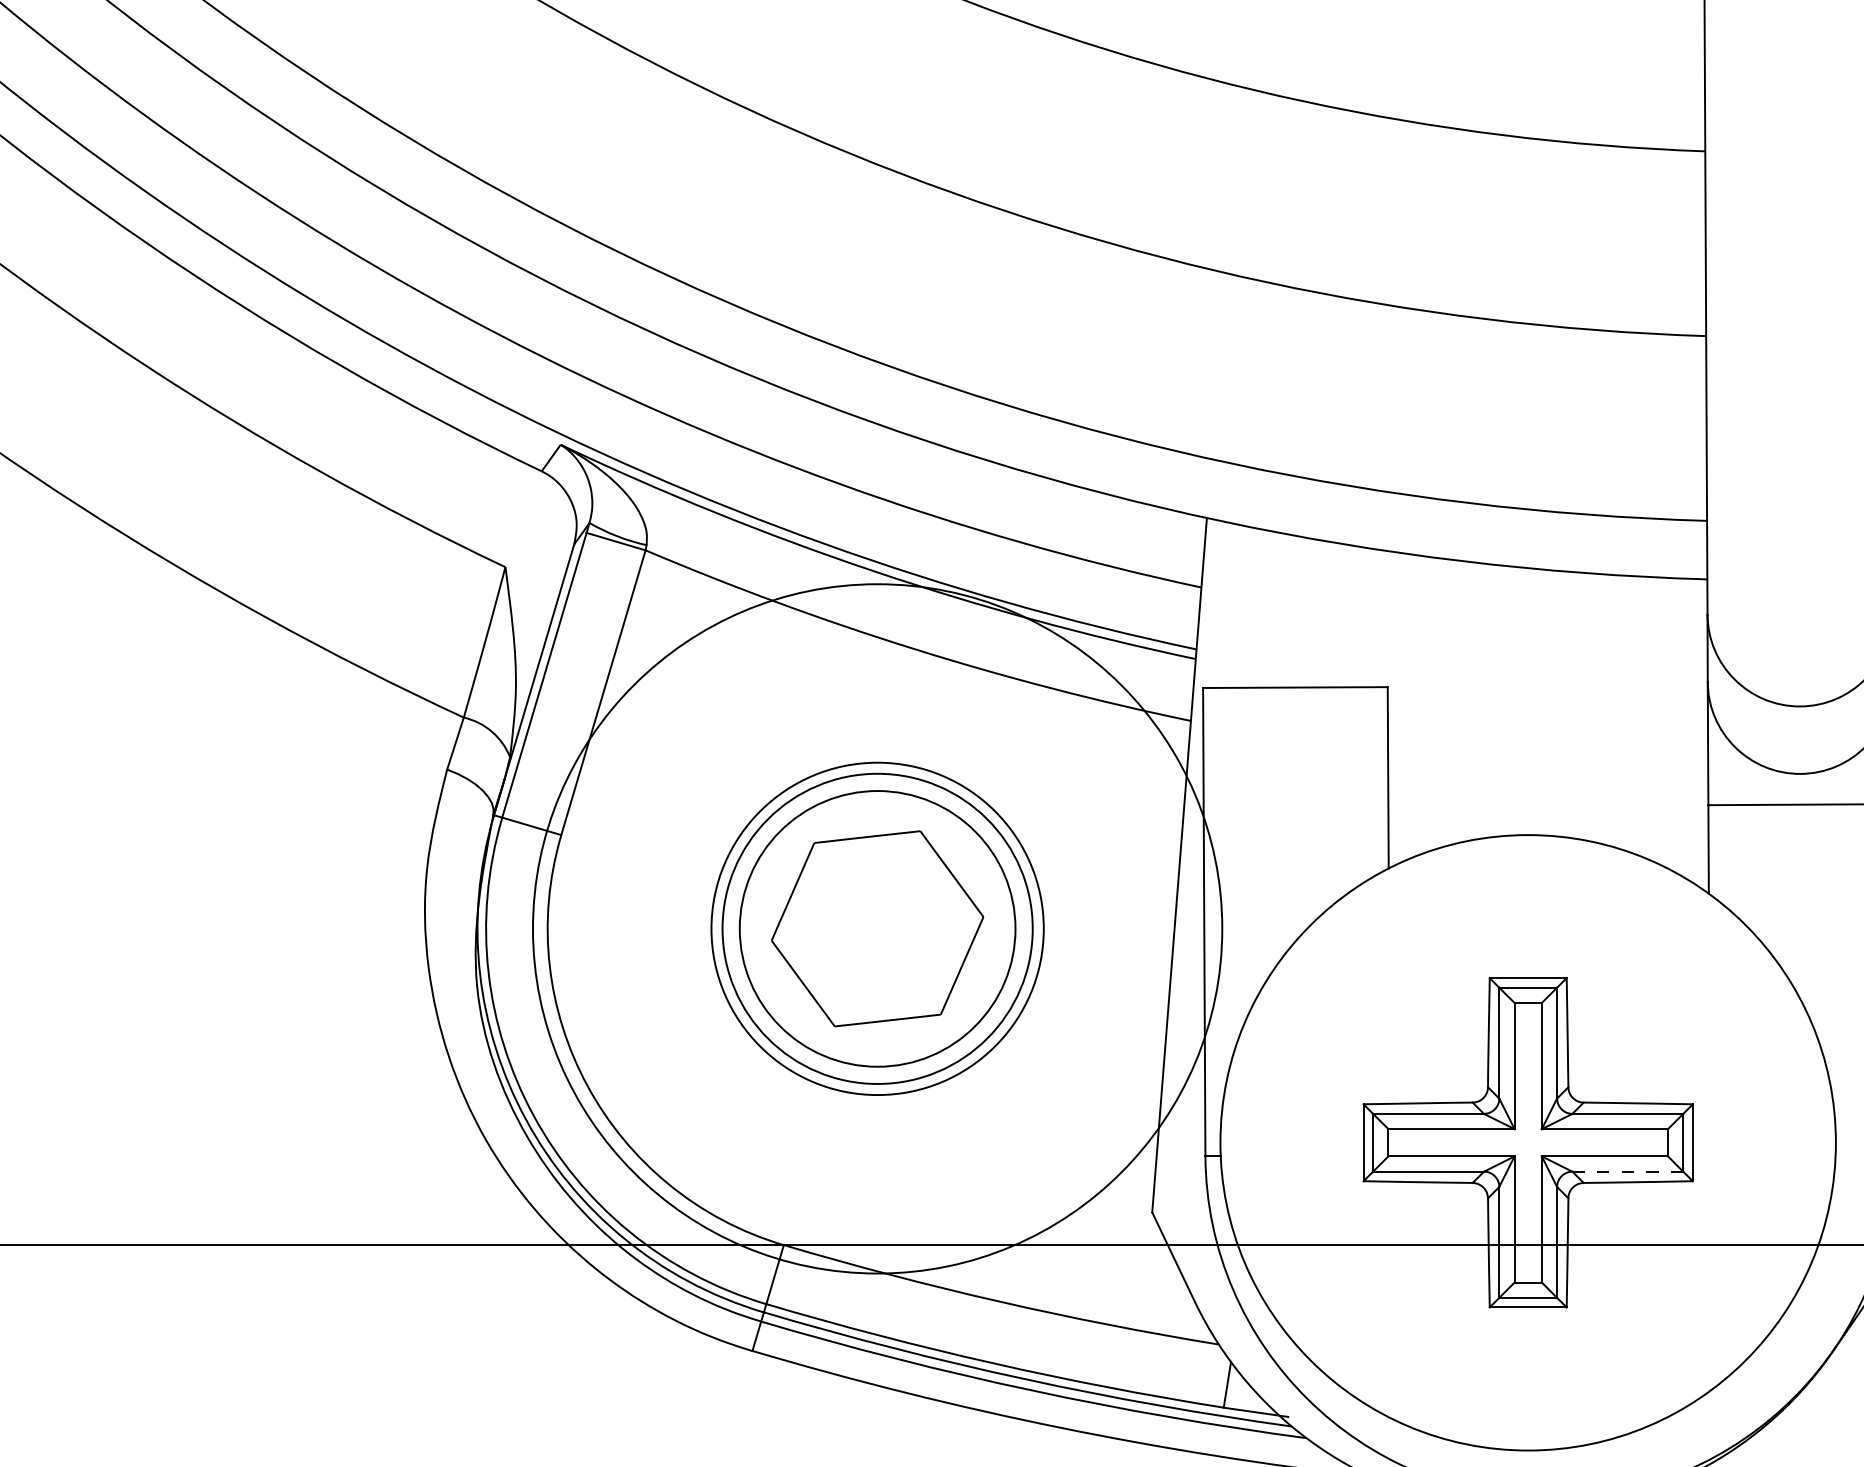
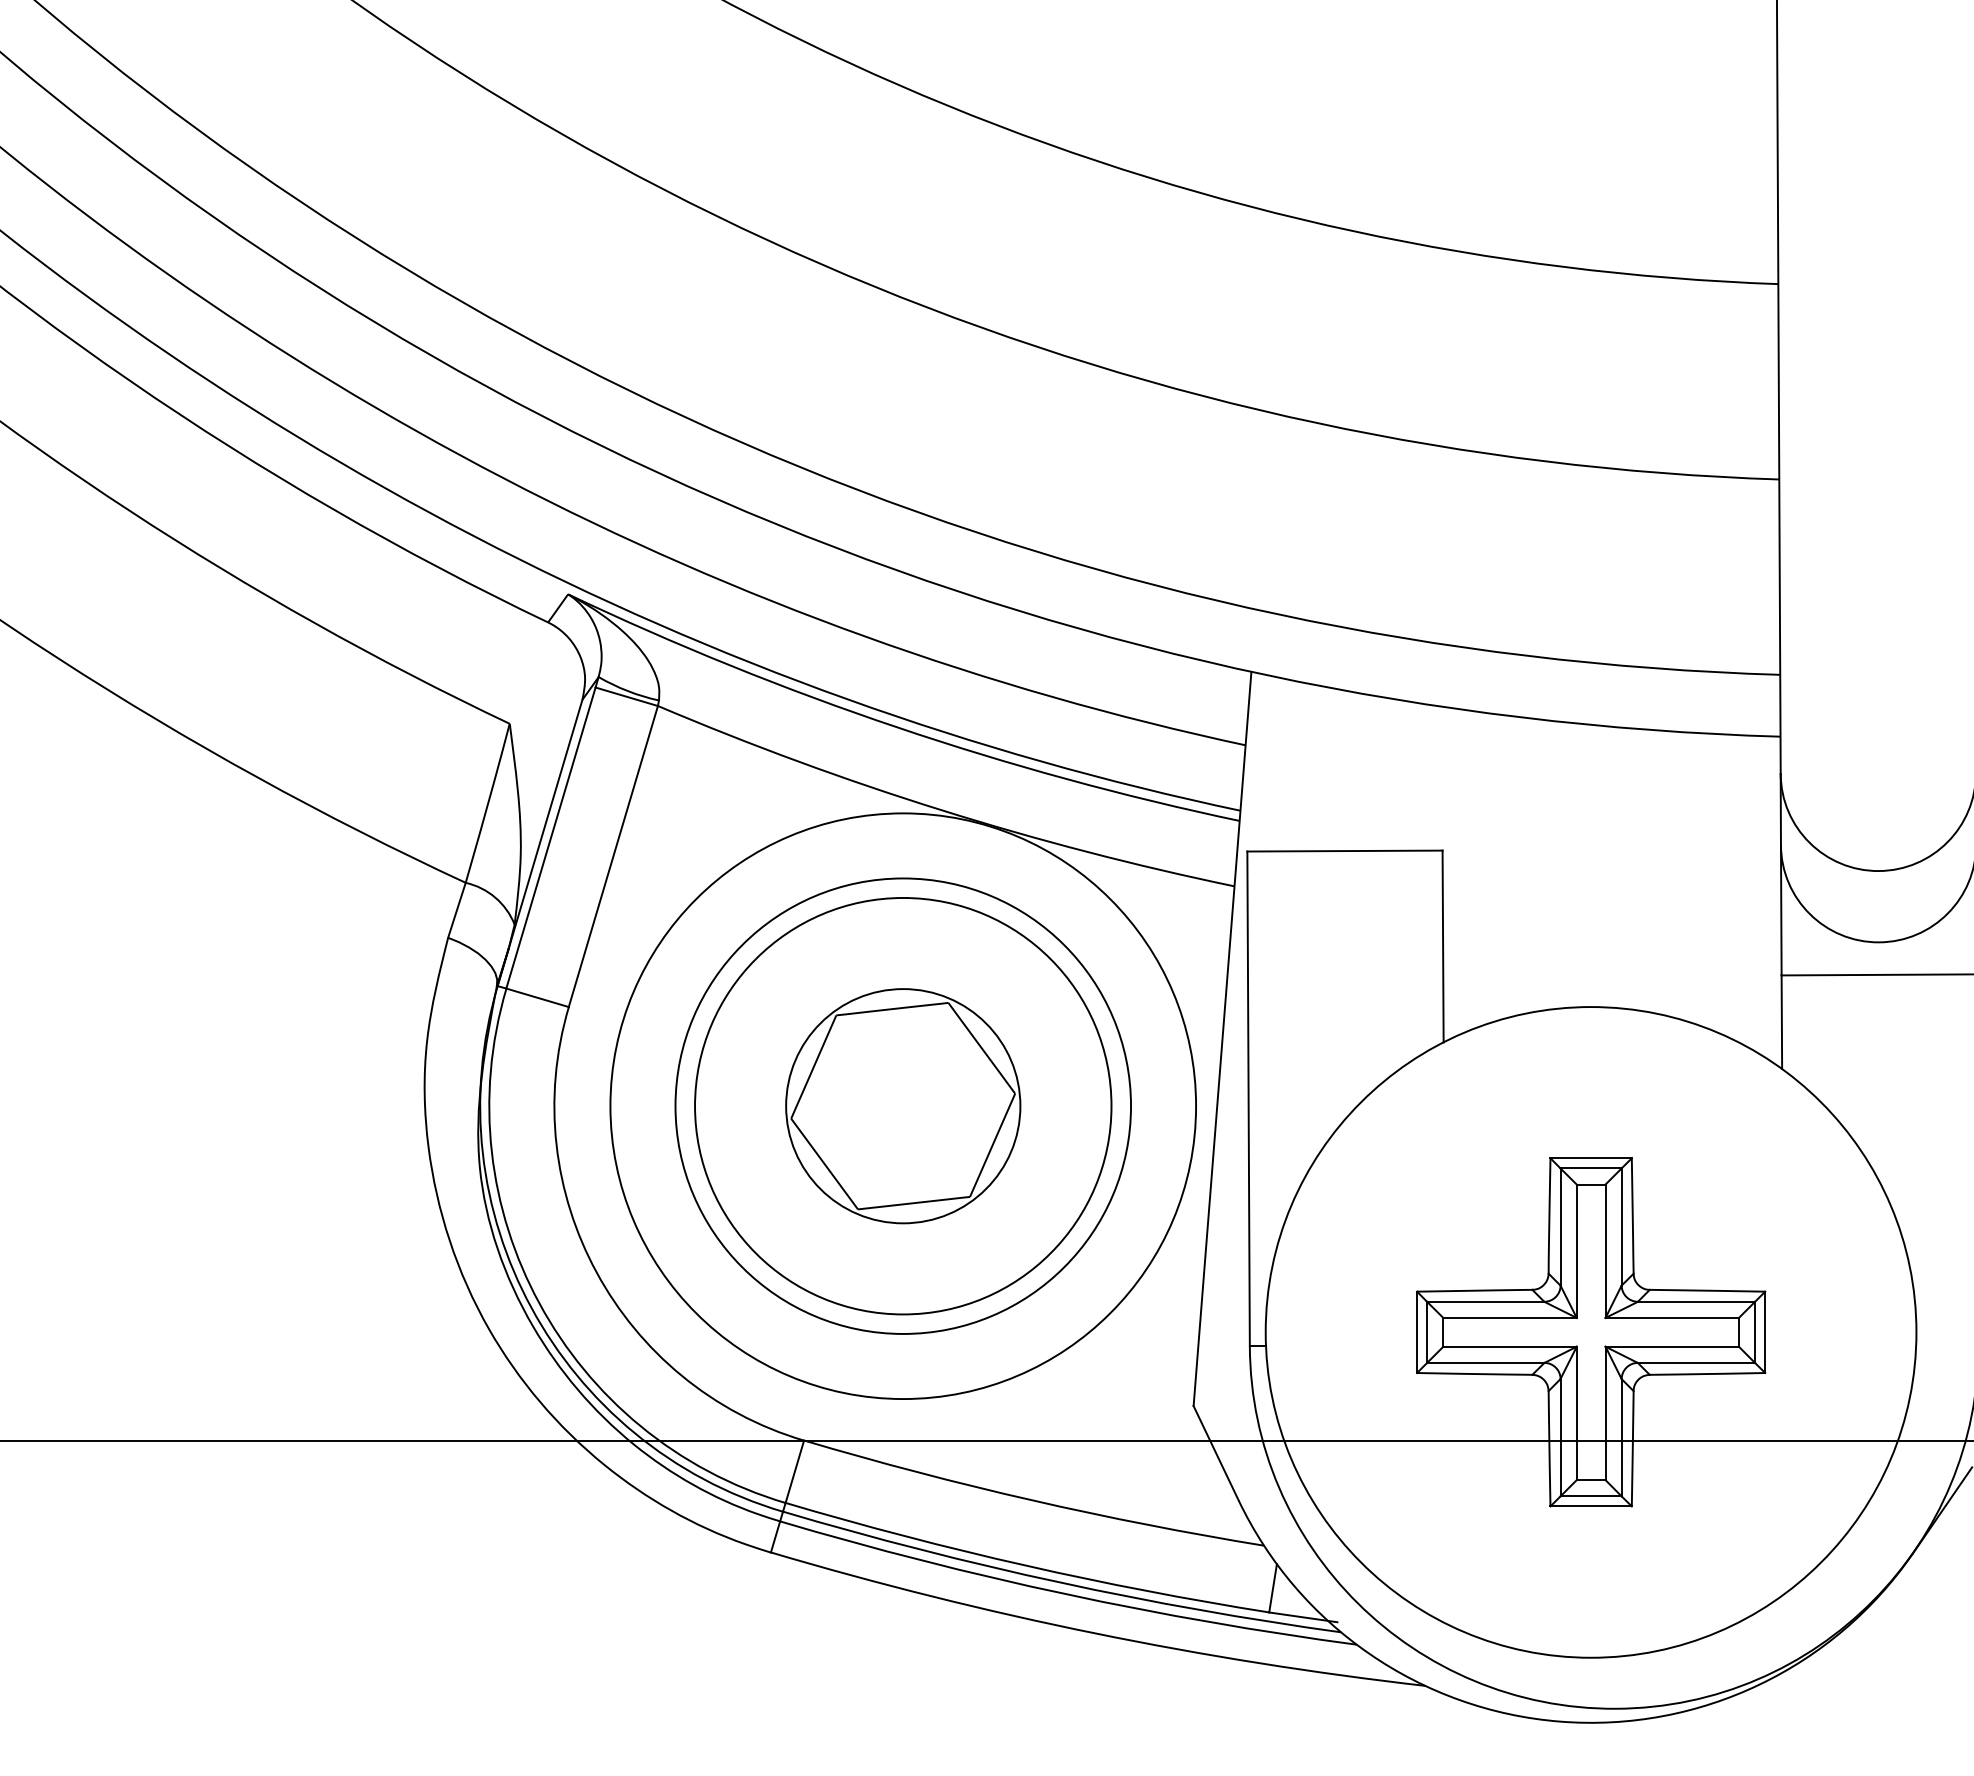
circle: (877, 928) -> (903, 1105), size x0.62
circle: (877, 928) -> (903, 1105), size x1.43
circle: (877, 929) -> (903, 1106), size x0.71
circle: (877, 929) -> (903, 1106), size x1.67
line: (1627, 1171) -> (1696, 1362), dashed -> solid

